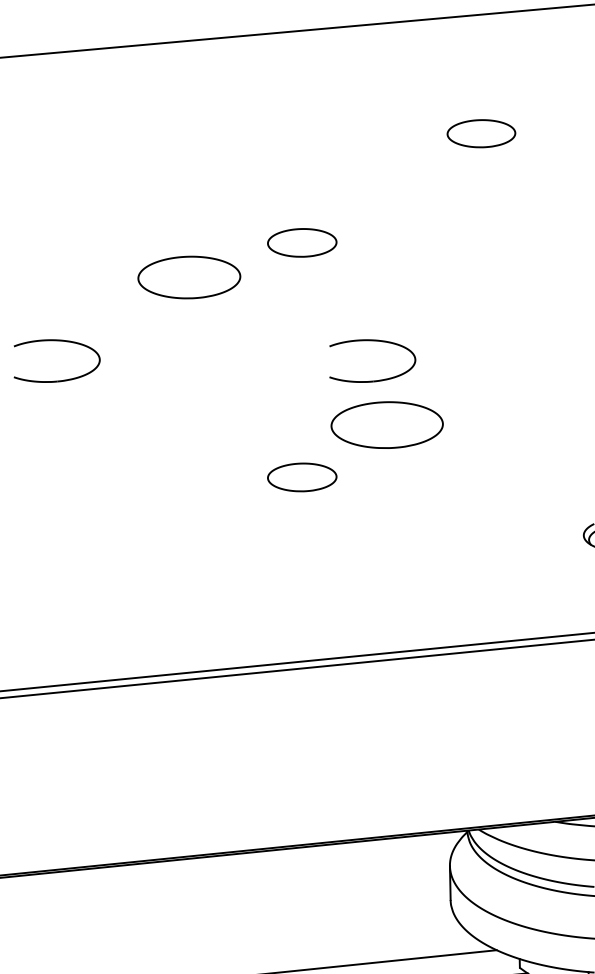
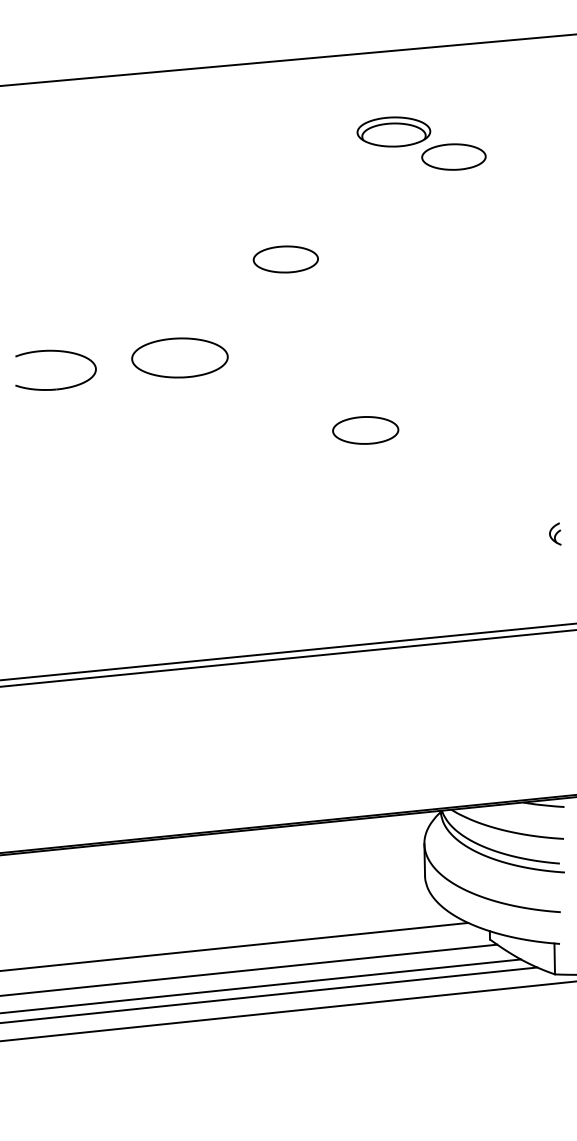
part: (417, 106) -> (393, 131), added
part: (188, 277) -> (179, 357), moved
part: (377, 342) -> (356, 352), removed
part: (387, 425) -> (365, 430), size x0.62
part: (301, 477) -> (285, 479), removed

